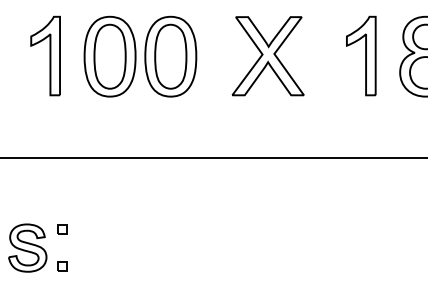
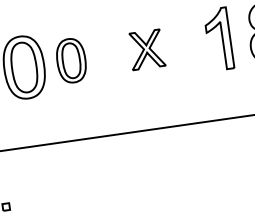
part: (170, 56) -> (71, 60), size x0.7
part: (267, 56) -> (146, 50), size x0.6

